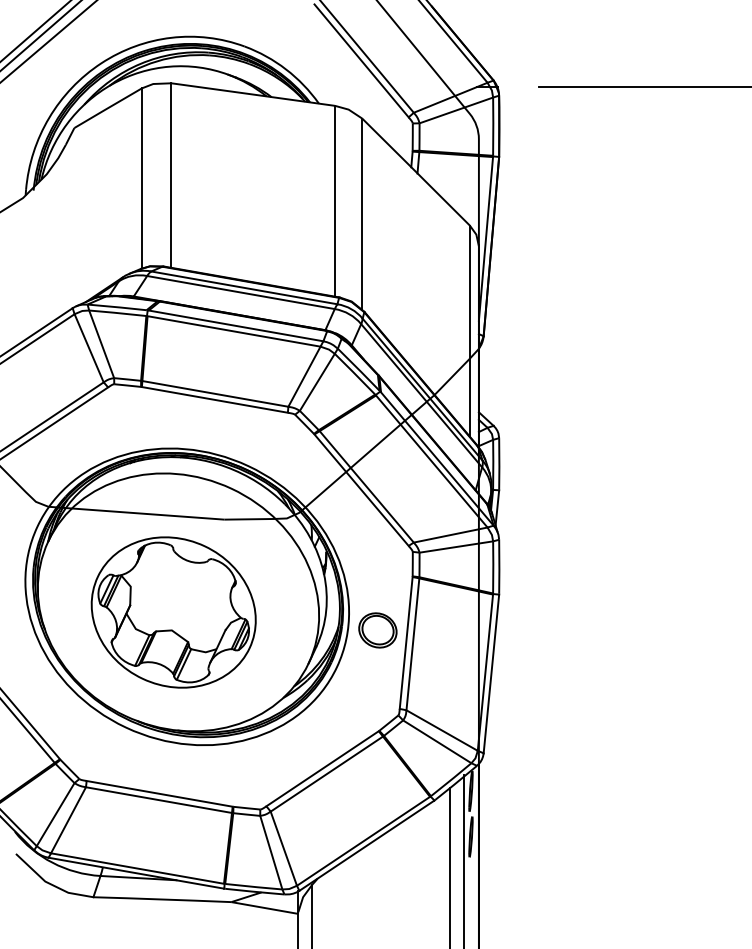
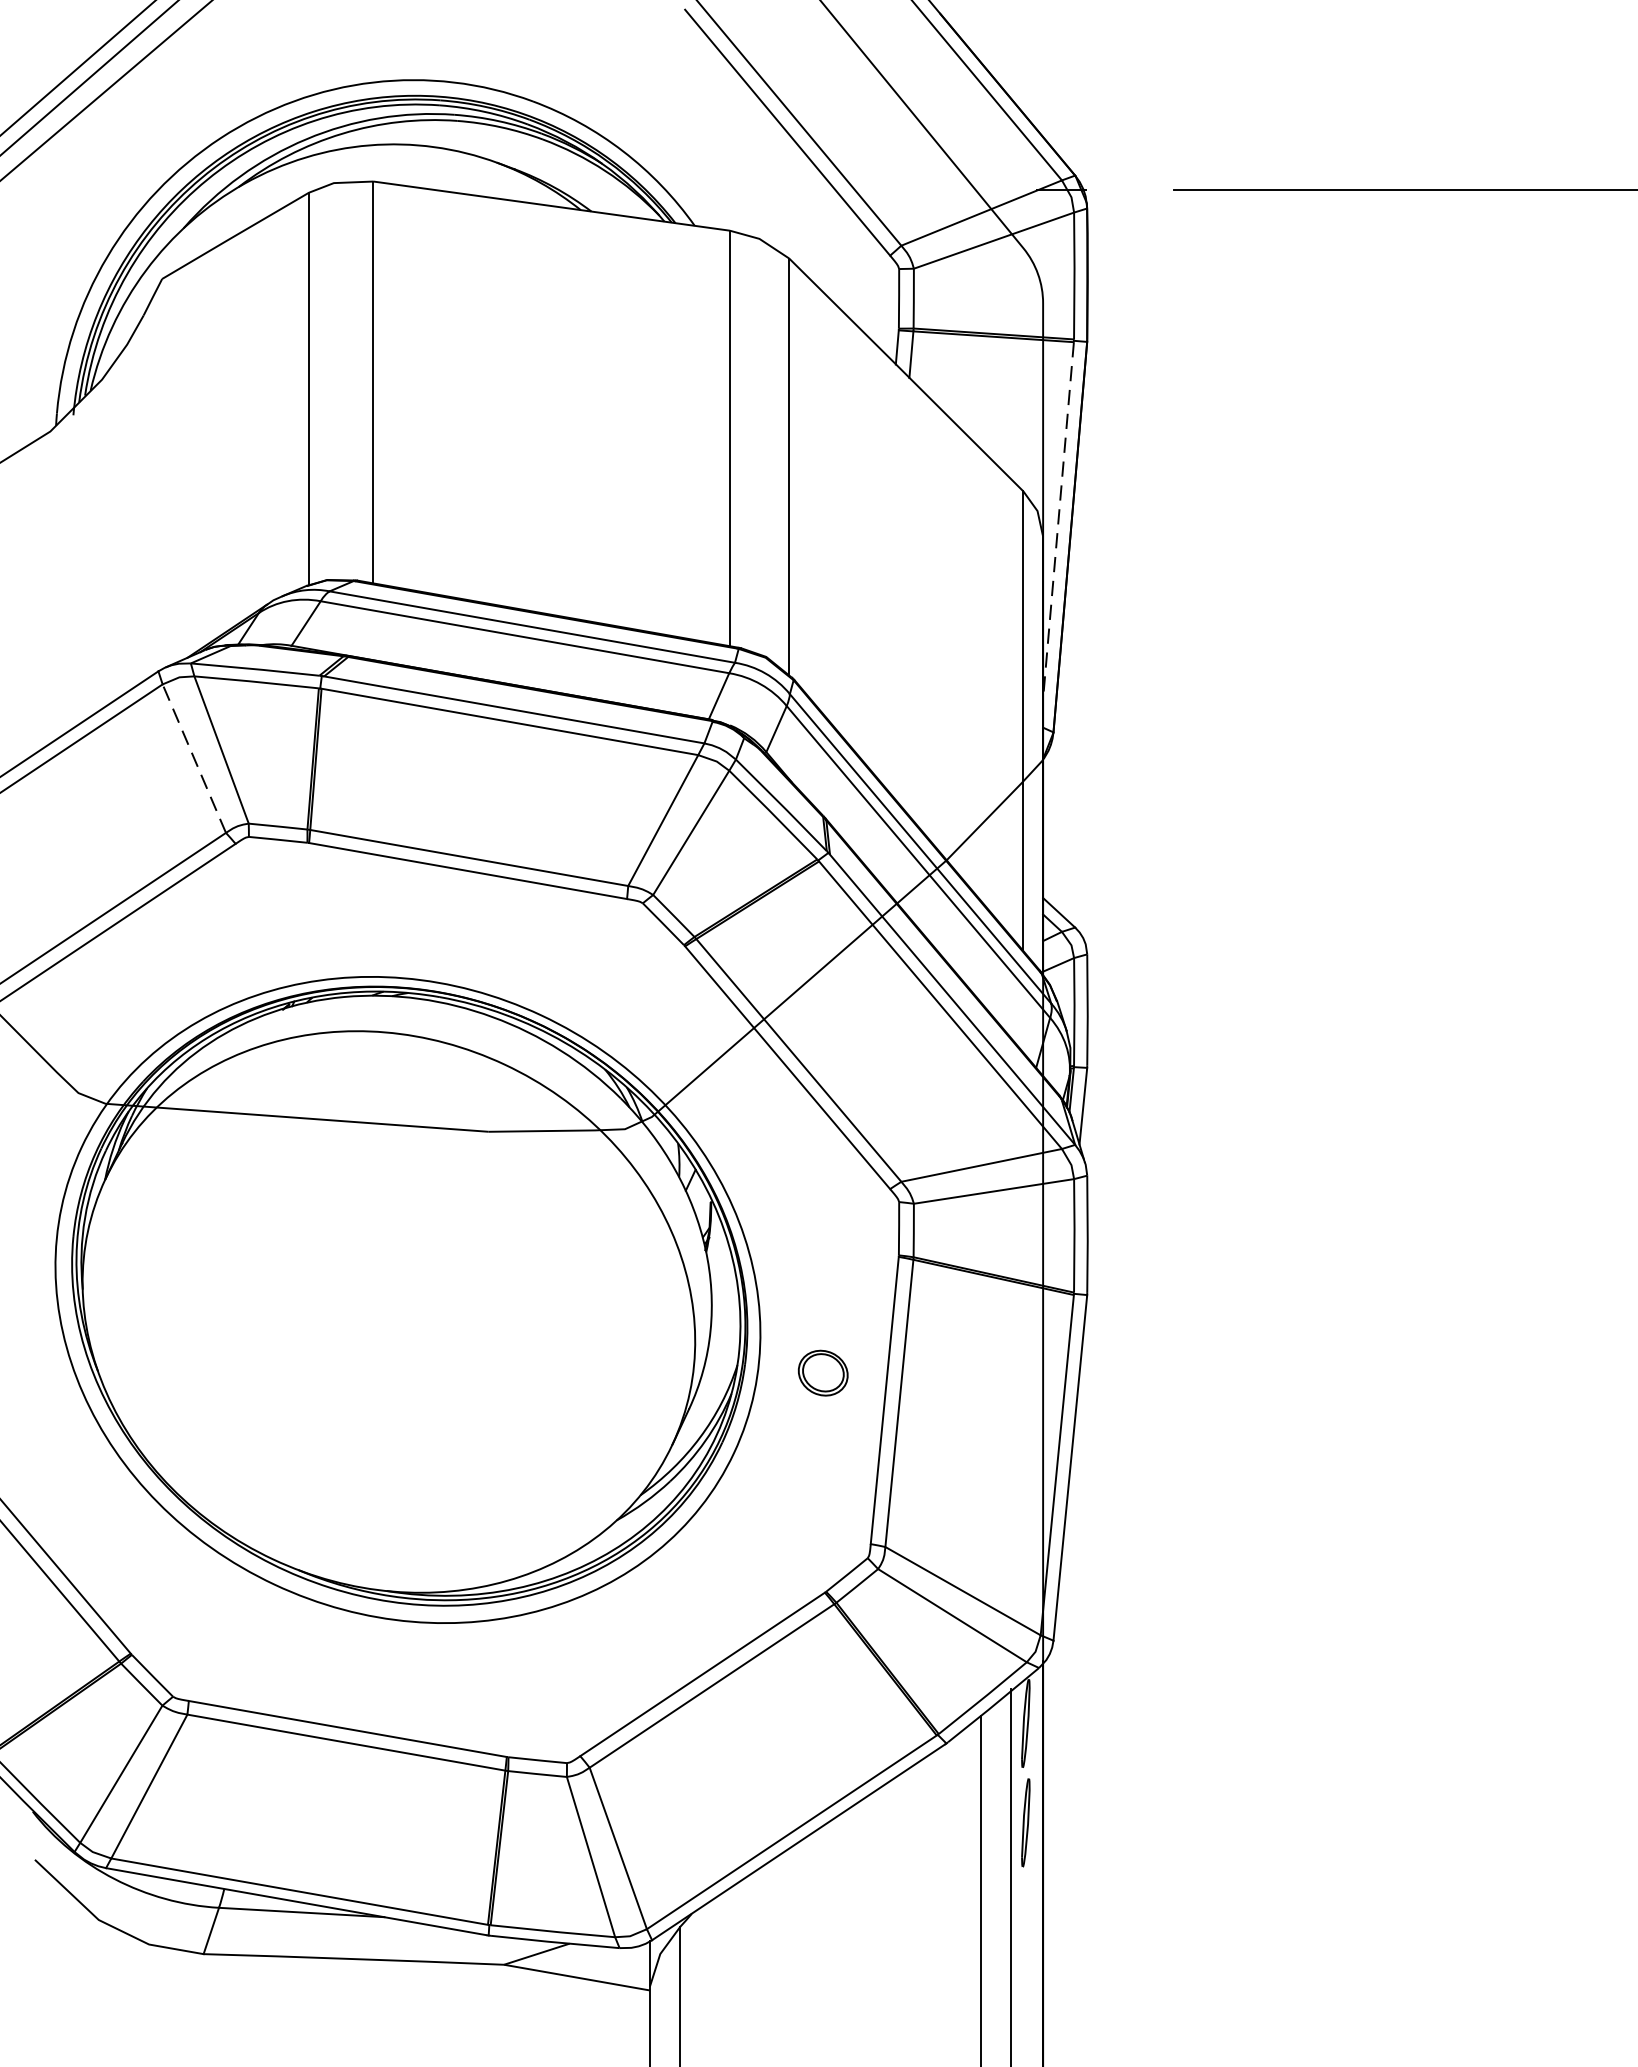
line: (485, 239) -> (1057, 521), solid -> dashed
line: (88, 347) -> (192, 756), solid -> dashed
part: (173, 612) -> (377, 1334), removed
part: (377, 630) -> (822, 1373), size x0.6

